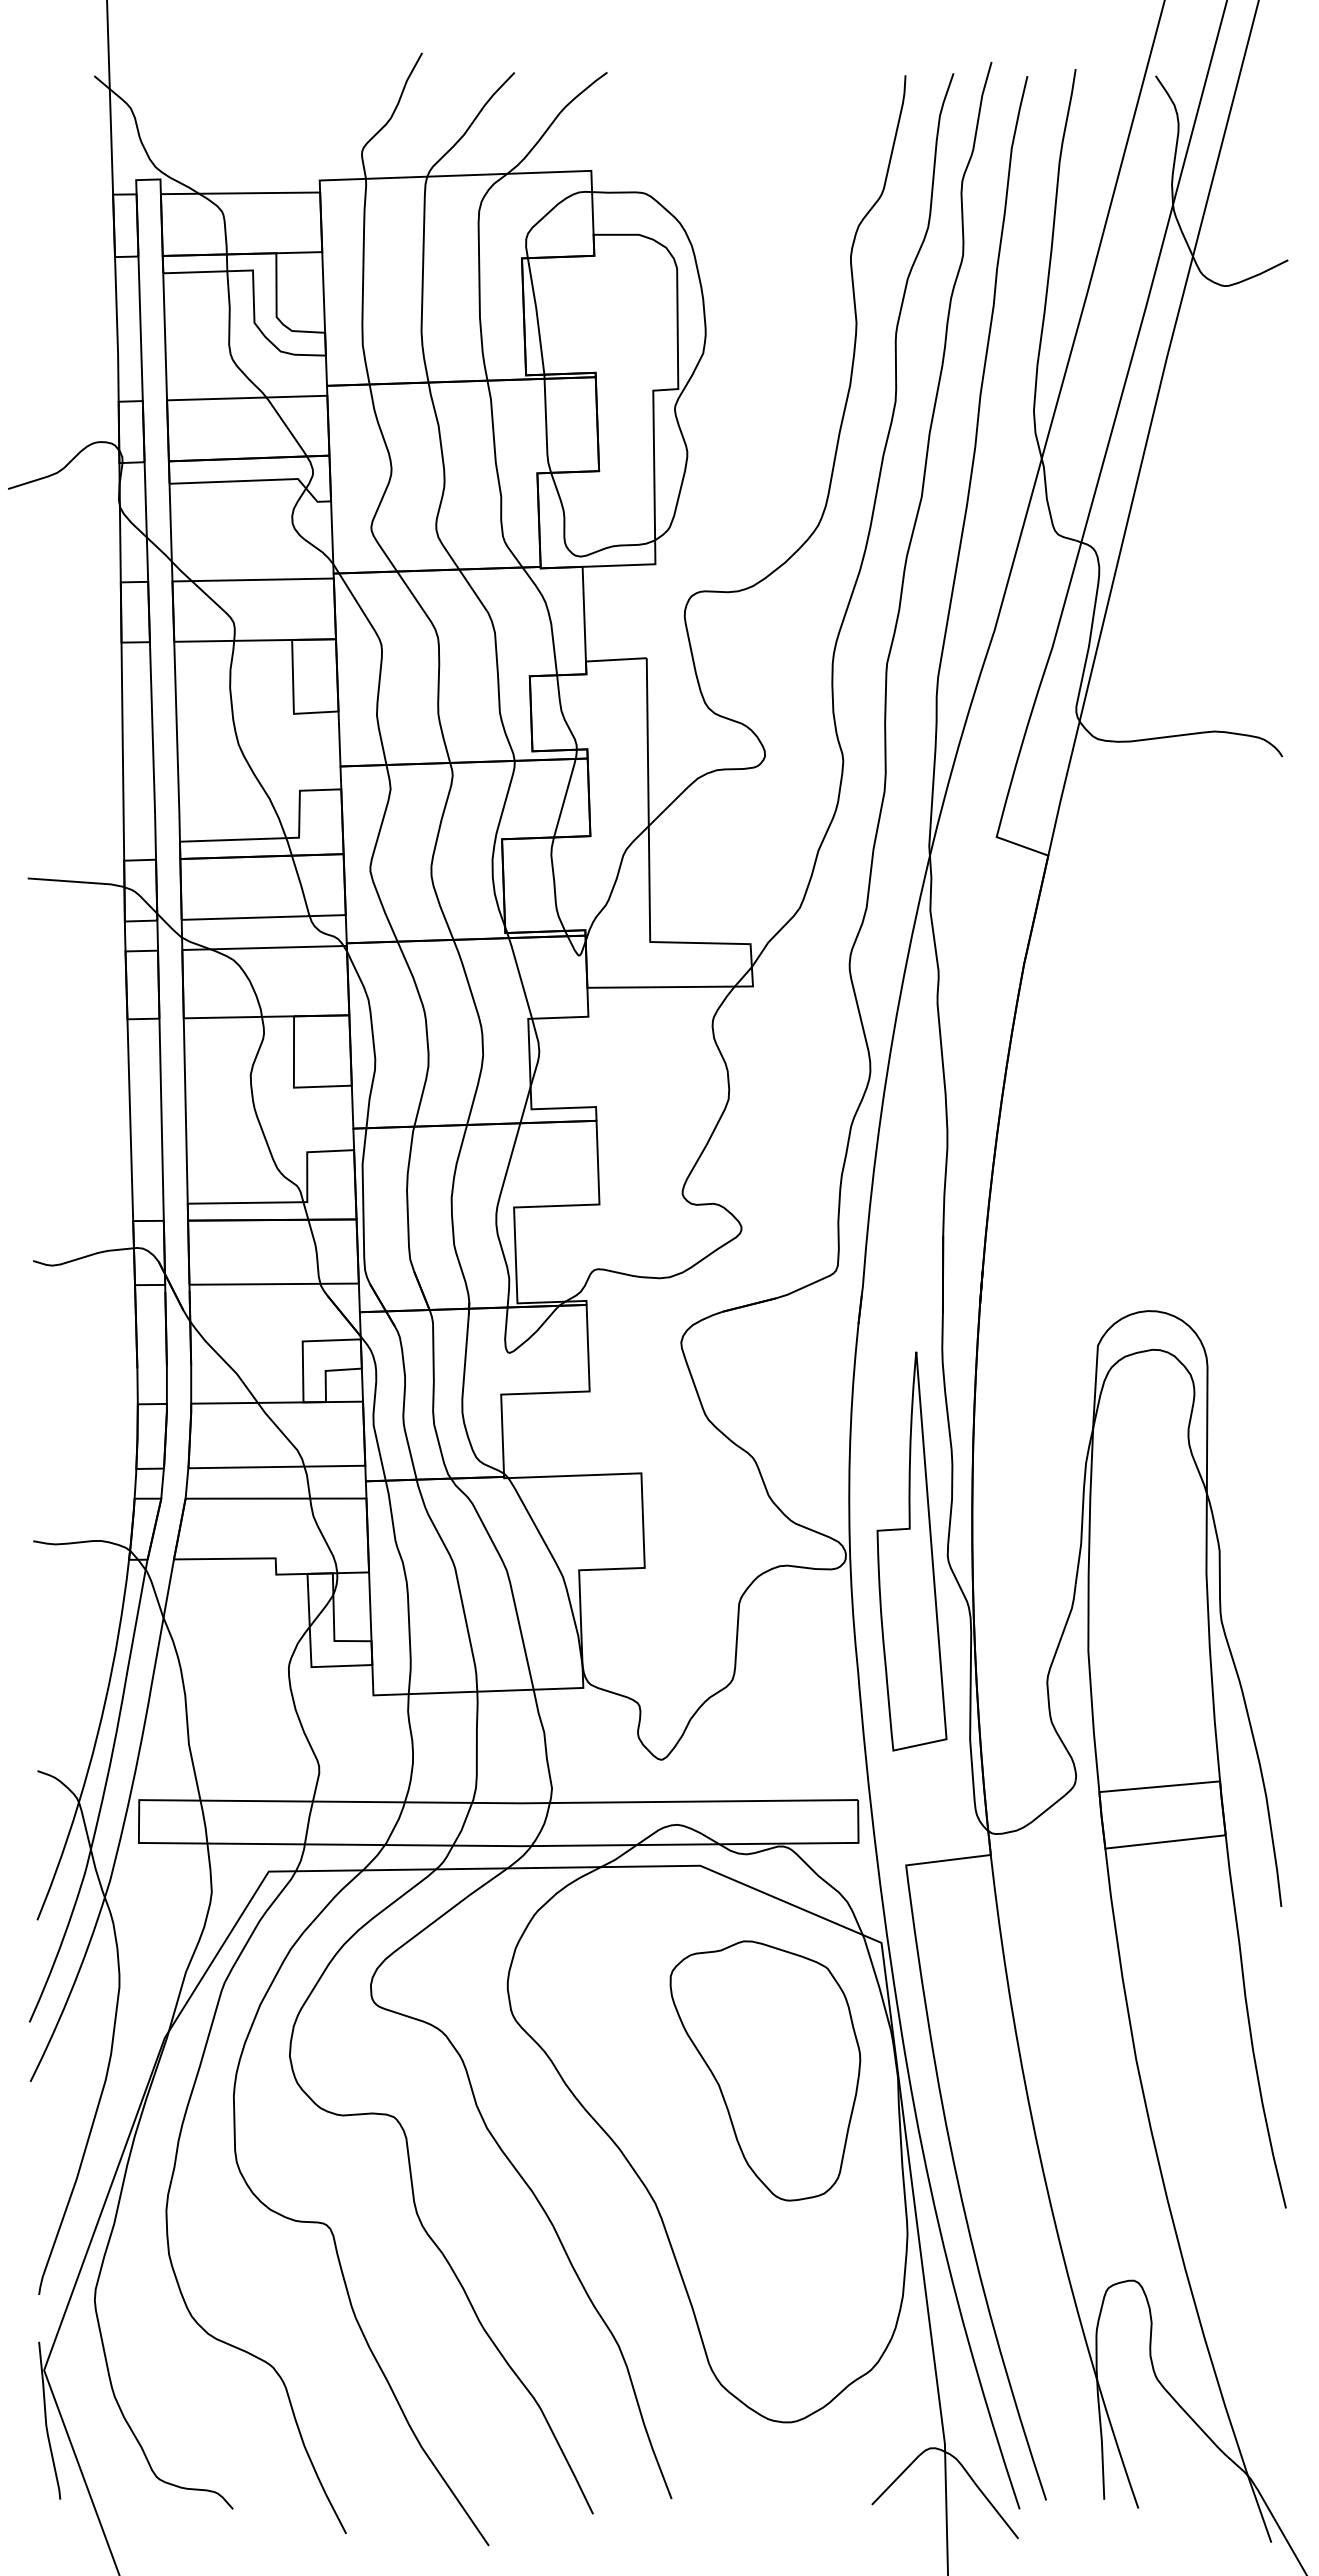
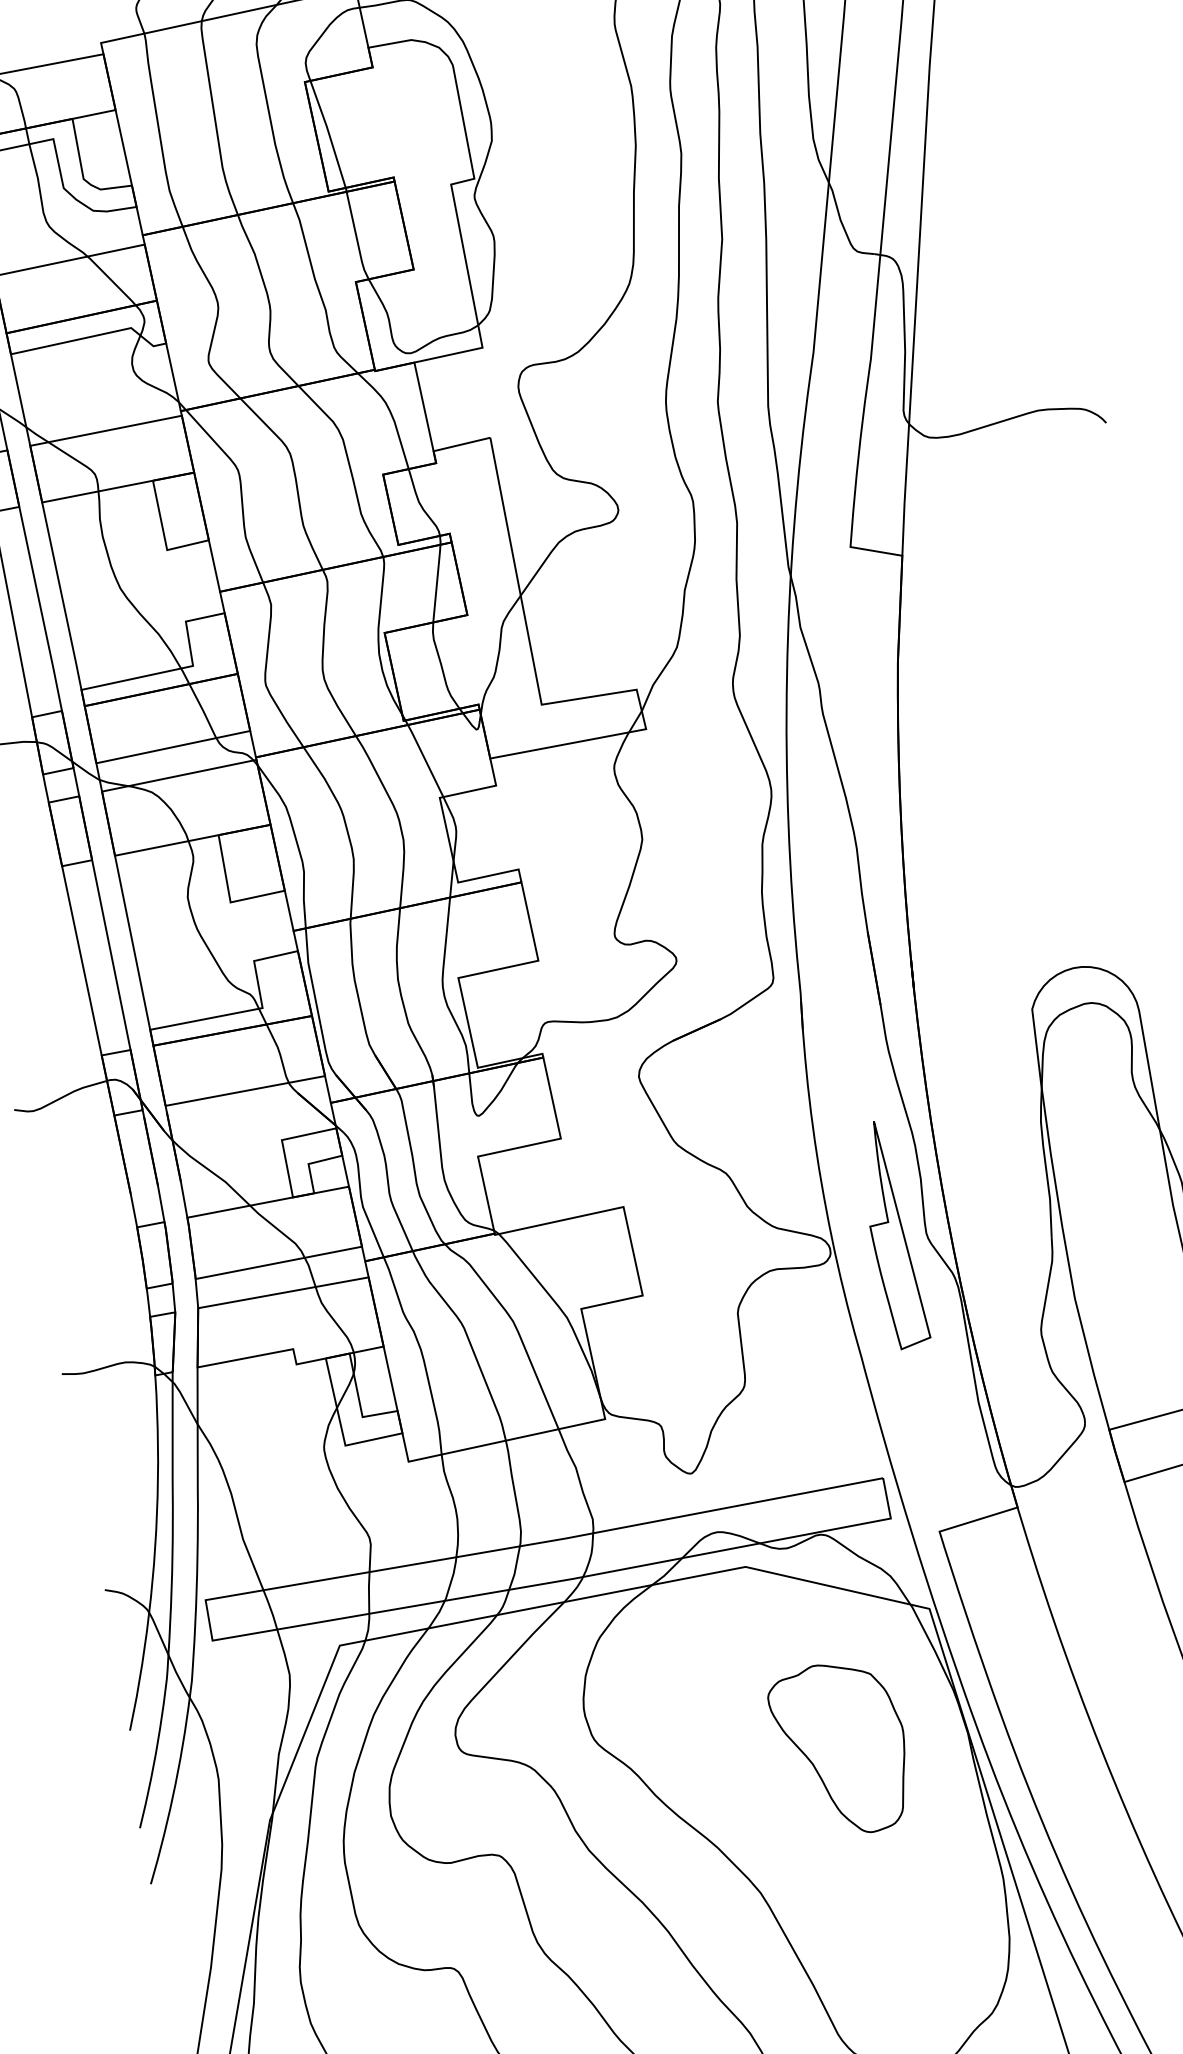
part: (911, 1551) -> (891, 1234), size x0.6
part: (765, 2070) -> (841, 1748), size x0.7

